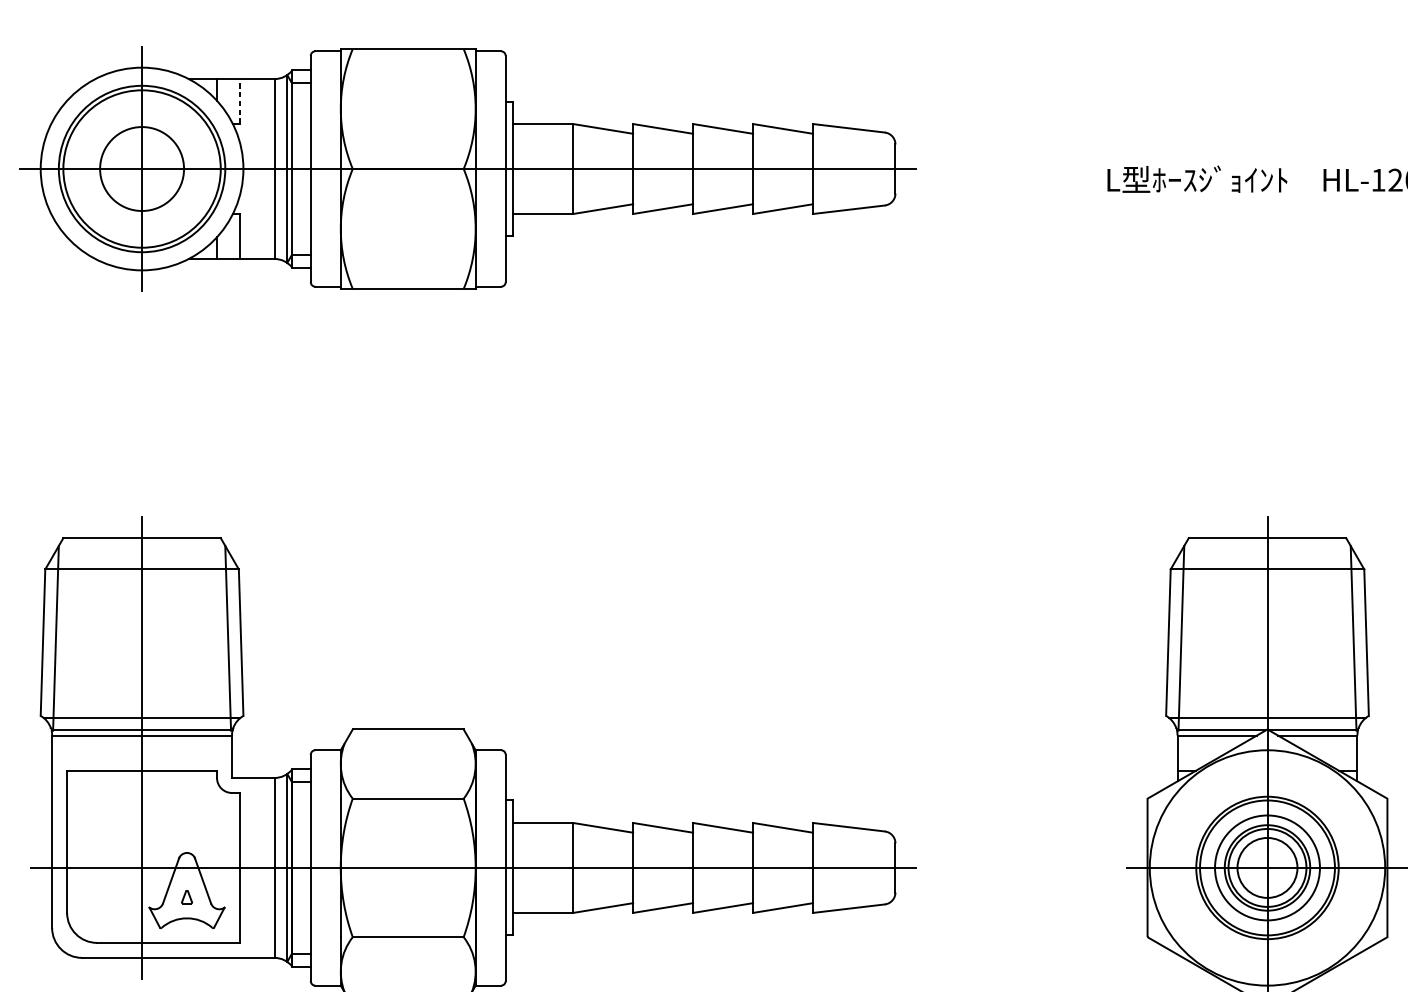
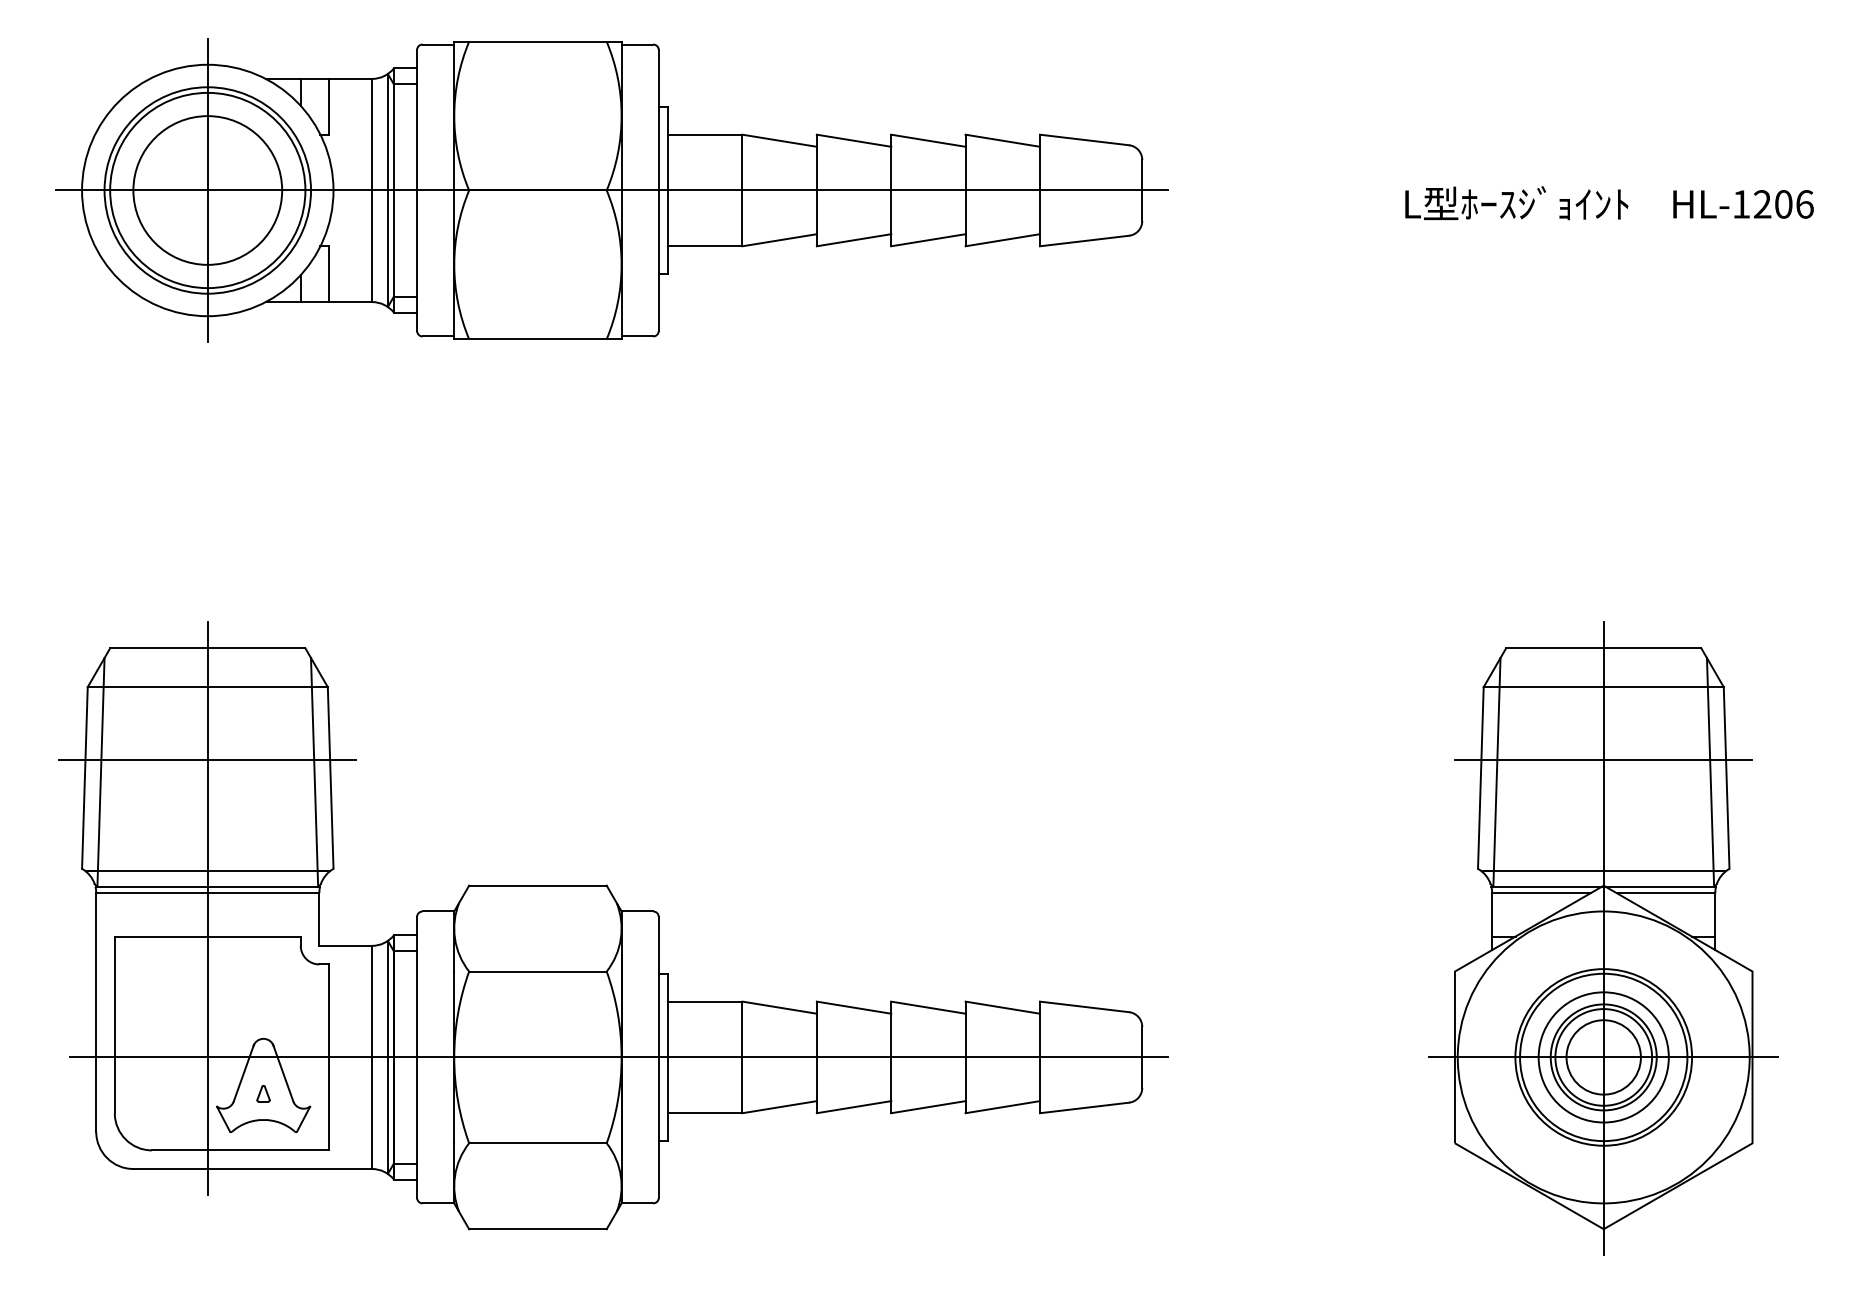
line: (239, 101) -> (328, 106), dashed -> solid
circle: (141, 169) -> (207, 190), size x1.43
line: (141, 628) -> (207, 760), added
line: (1267, 628) -> (1603, 760), added

